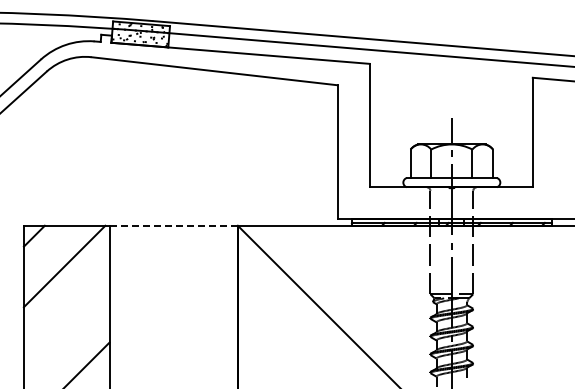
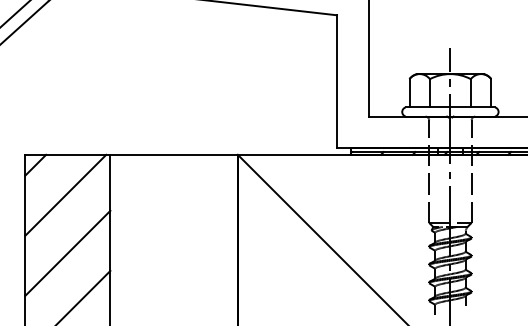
line: (173, 225) -> (173, 154), dashed -> solid
line: (66, 324) -> (67, 252), added

